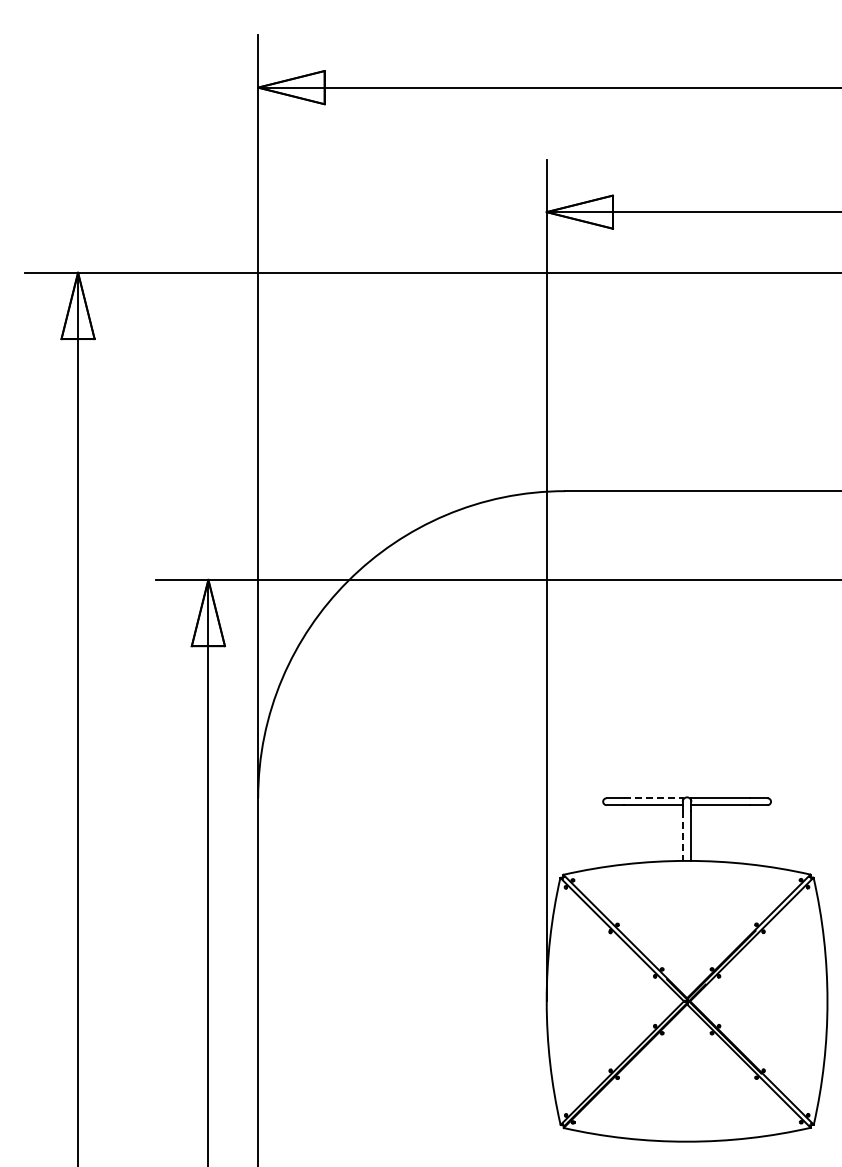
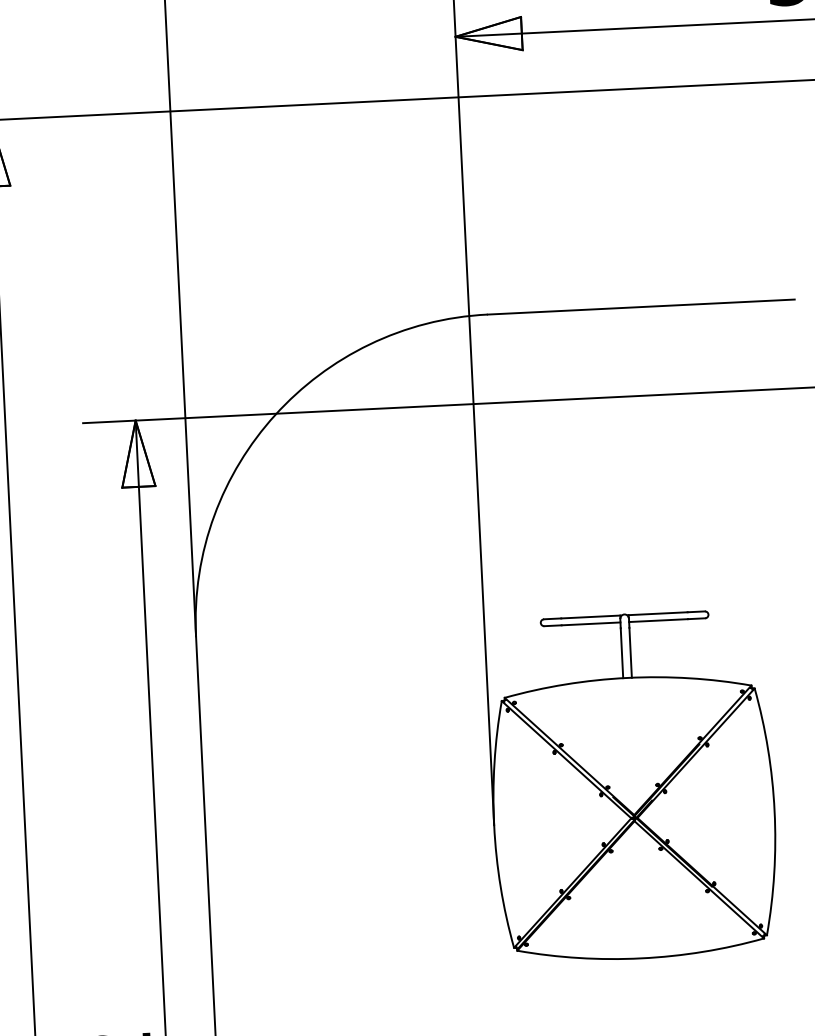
line: (653, 798) -> (590, 617), dashed -> solid
line: (682, 835) -> (621, 652), dashed -> solid

